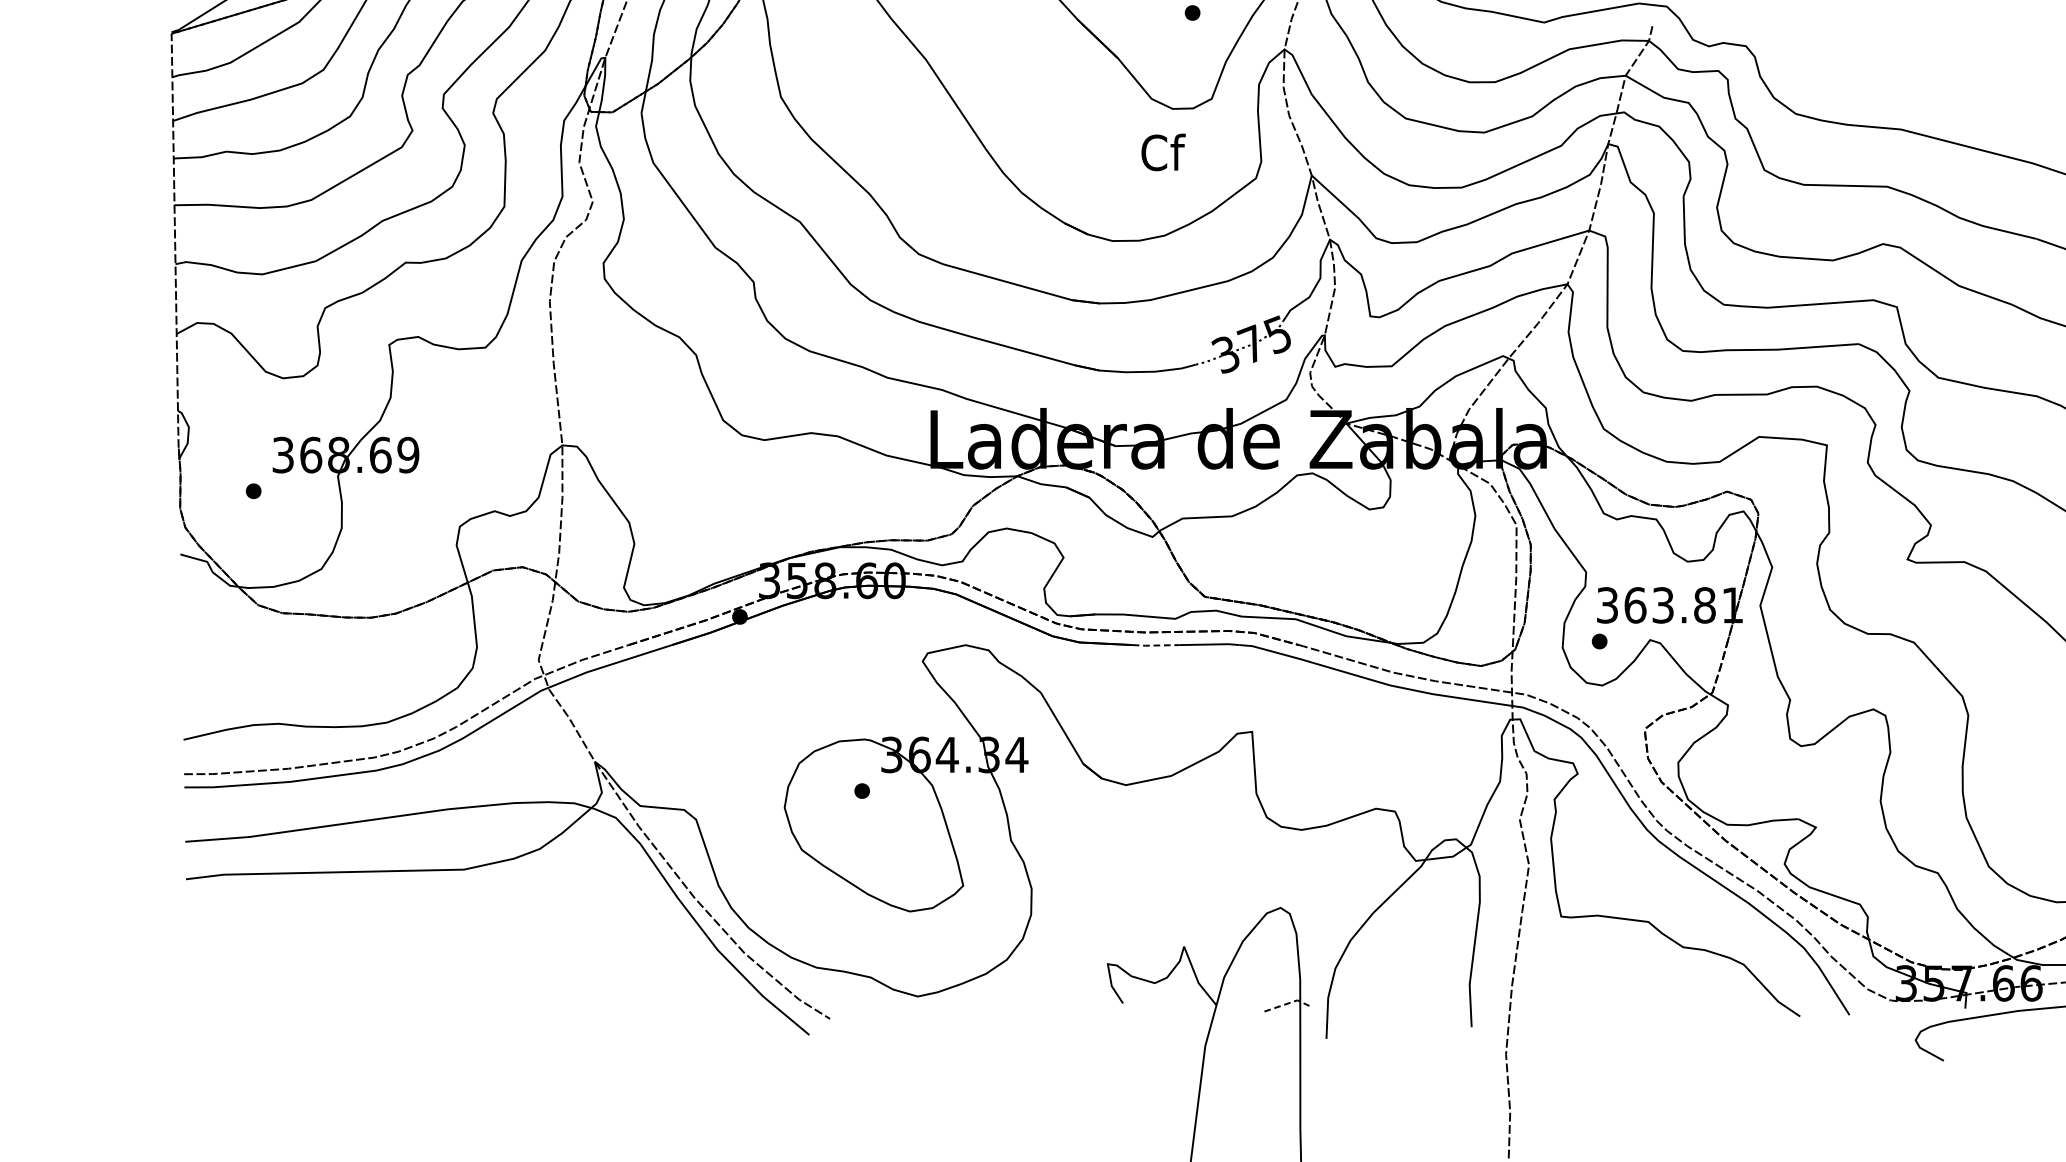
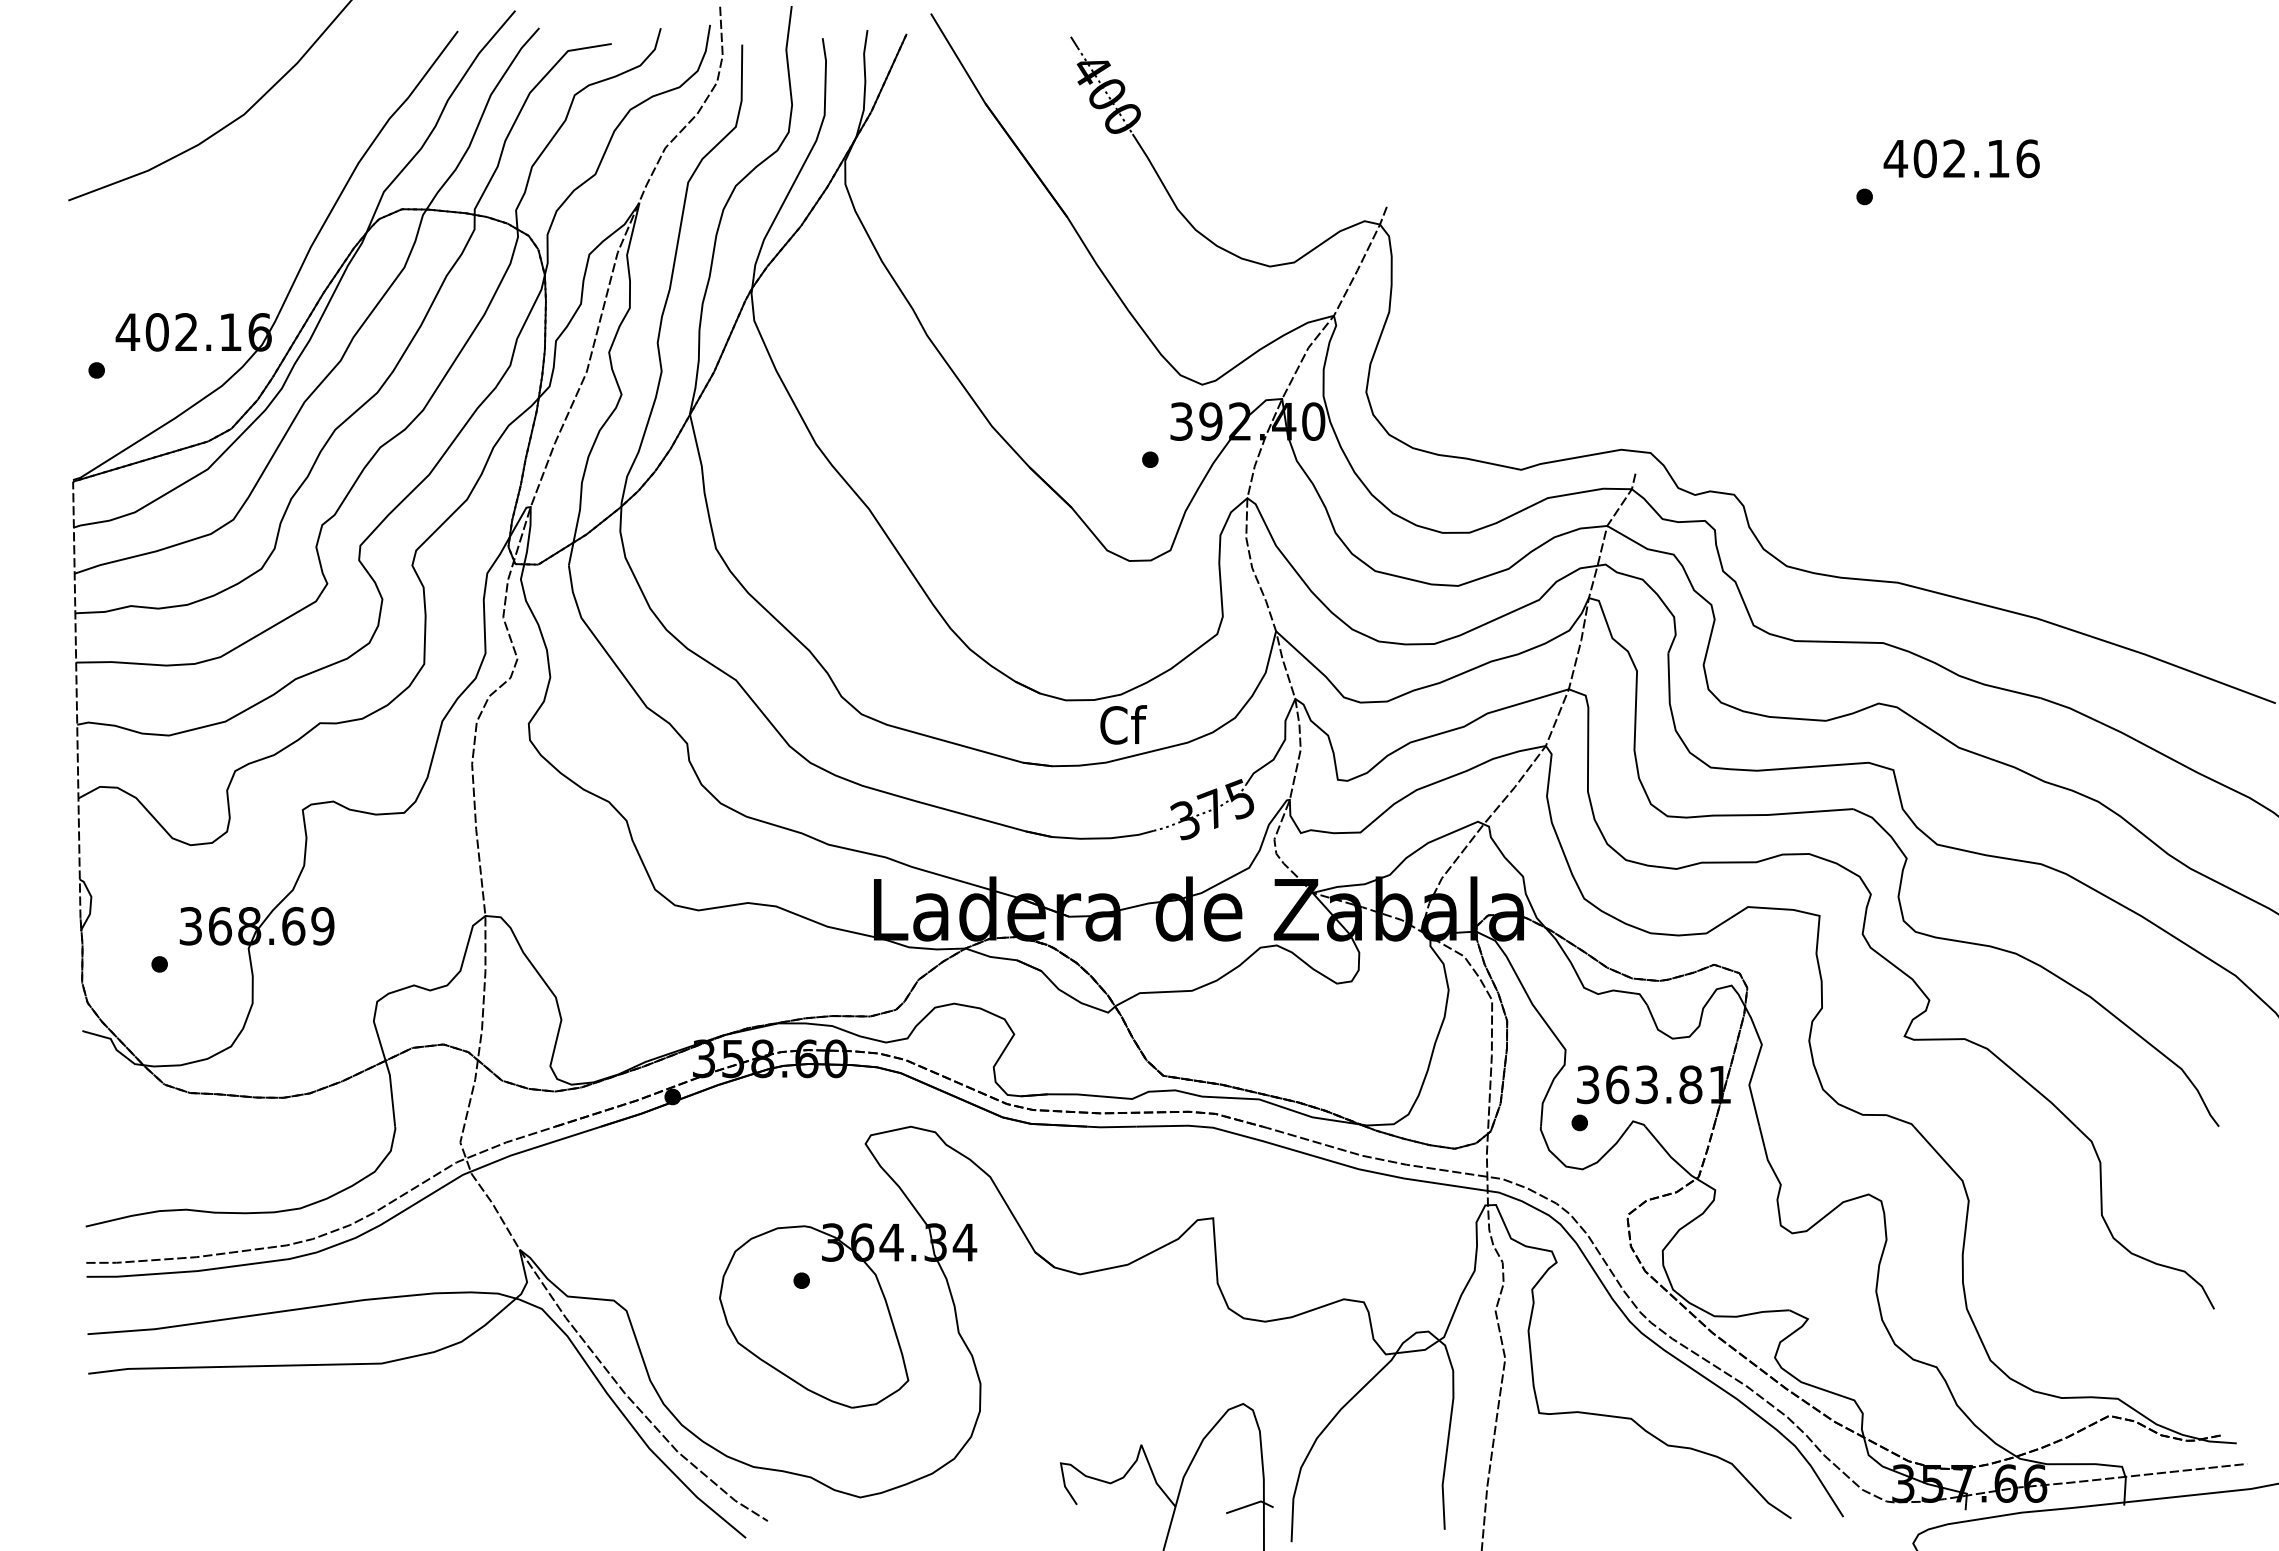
text: (1163, 152) -> (1123, 724), moved
line: (1155, 645) -> (1111, 1127), dashed -> solid
line: (1287, 1003) -> (1250, 1504), dashed -> solid

